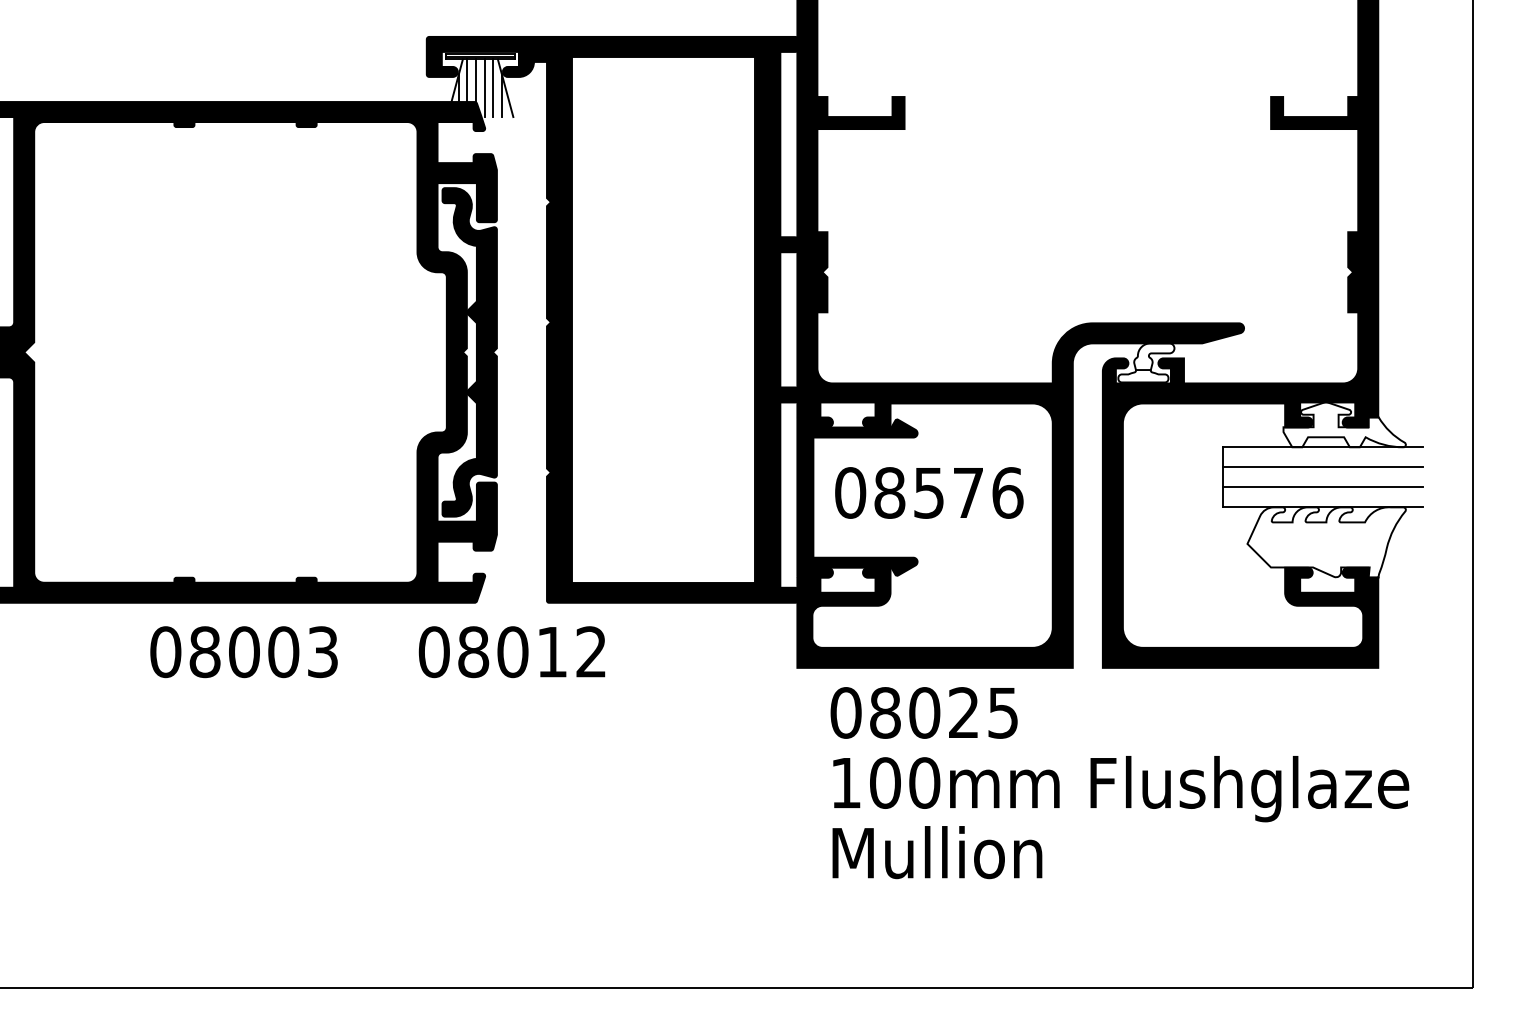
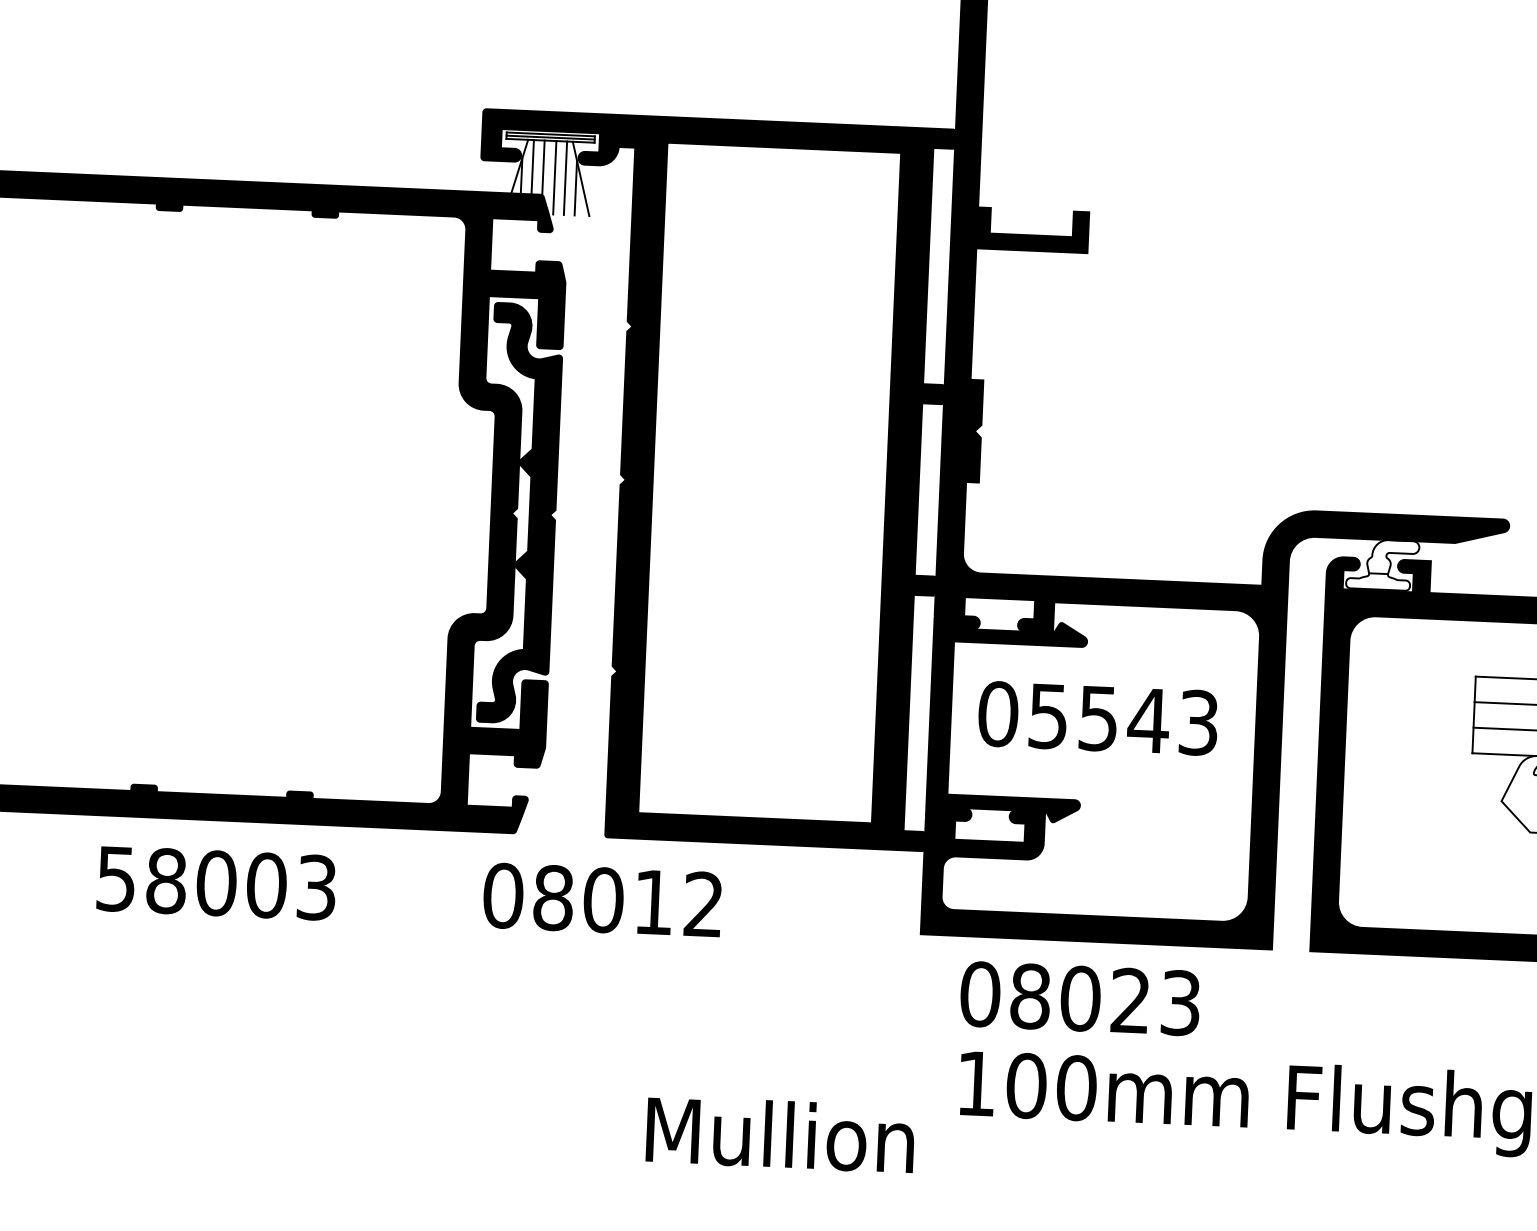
text: (948, 492) -> (1123, 719), 08576 -> 05543
text: (165, 652) -> (116, 879), 08003 -> 58003
text: (511, 652) -> (601, 900), moved
text: (1003, 712) -> (1181, 1002), 08025 -> 08023
text: (937, 852) -> (780, 1134), moved

